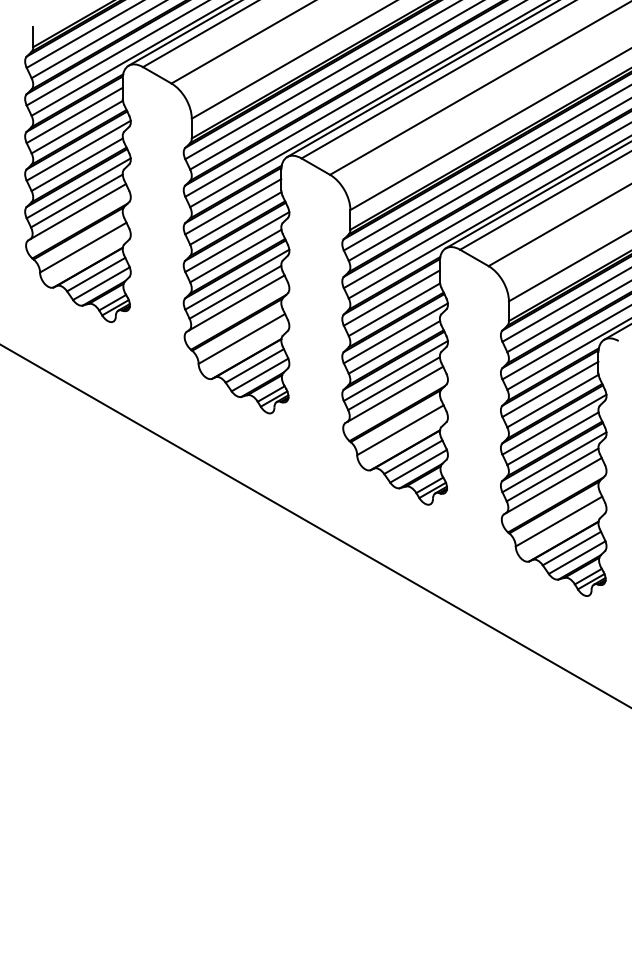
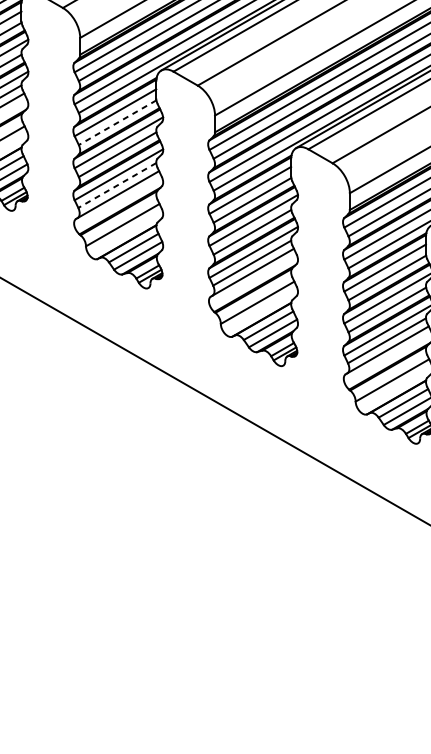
line: (235, 218) -> (117, 122), solid -> dashed
line: (235, 292) -> (117, 185), solid -> dashed

